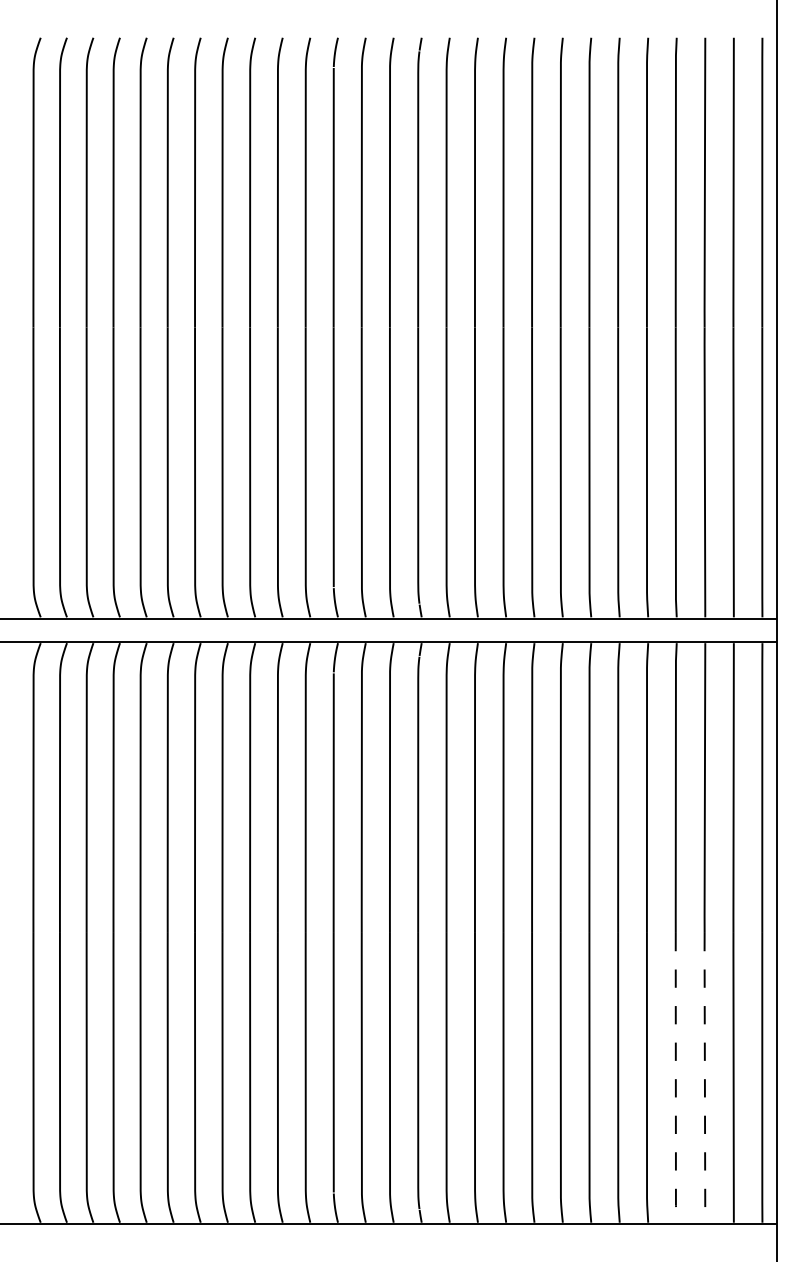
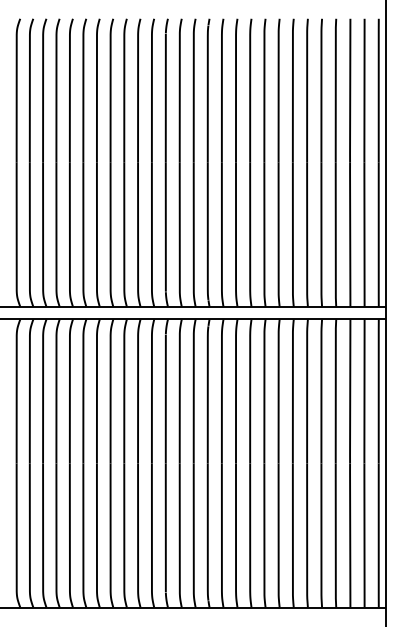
line: (705, 1075) -> (350, 534), dashed -> solid
line: (675, 1077) -> (335, 535), dashed -> solid

